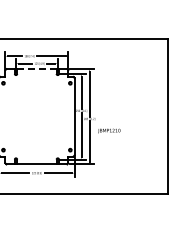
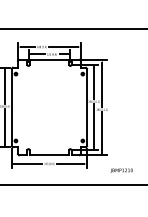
line: (36, 69) -> (49, 60), dashed -> solid
text: (109, 130) -> (122, 170), moved

